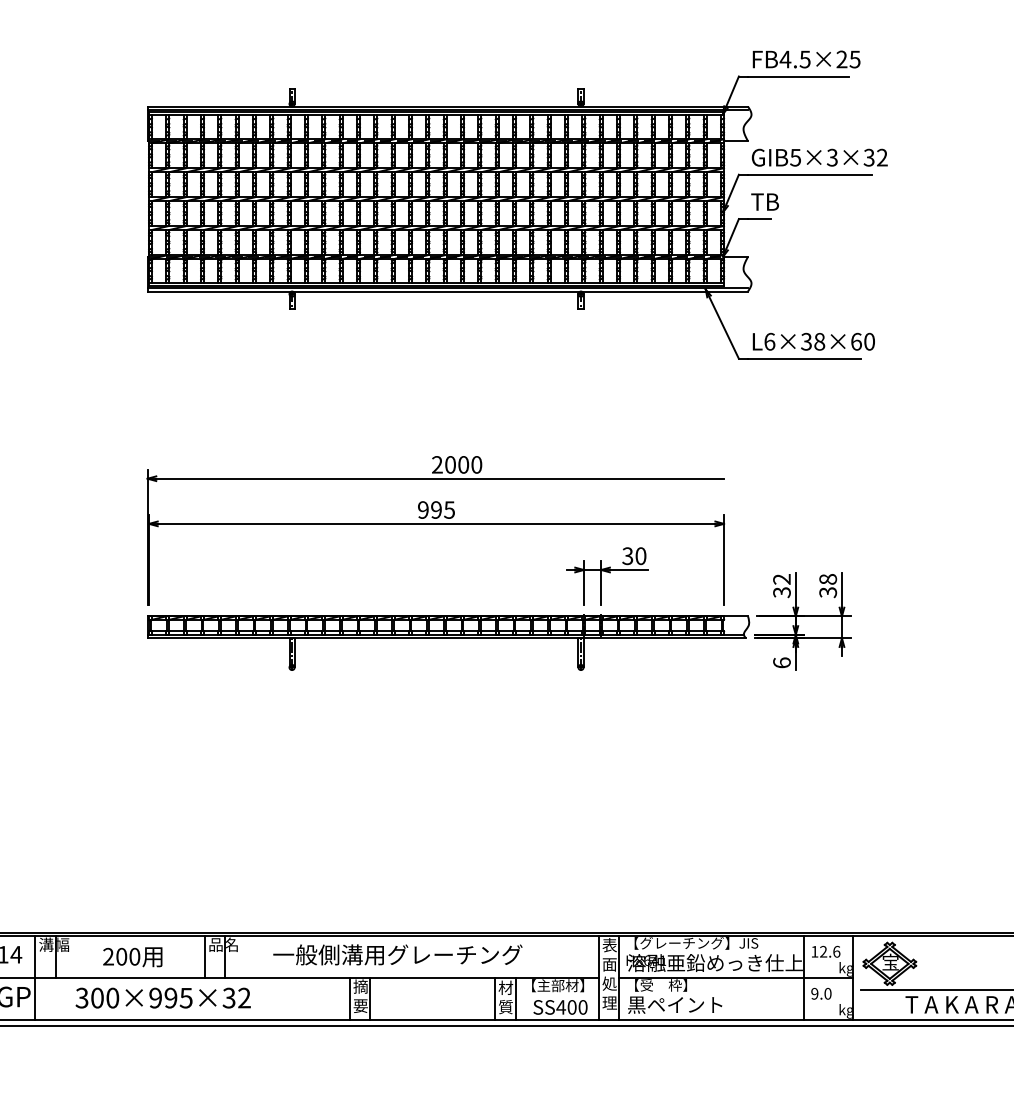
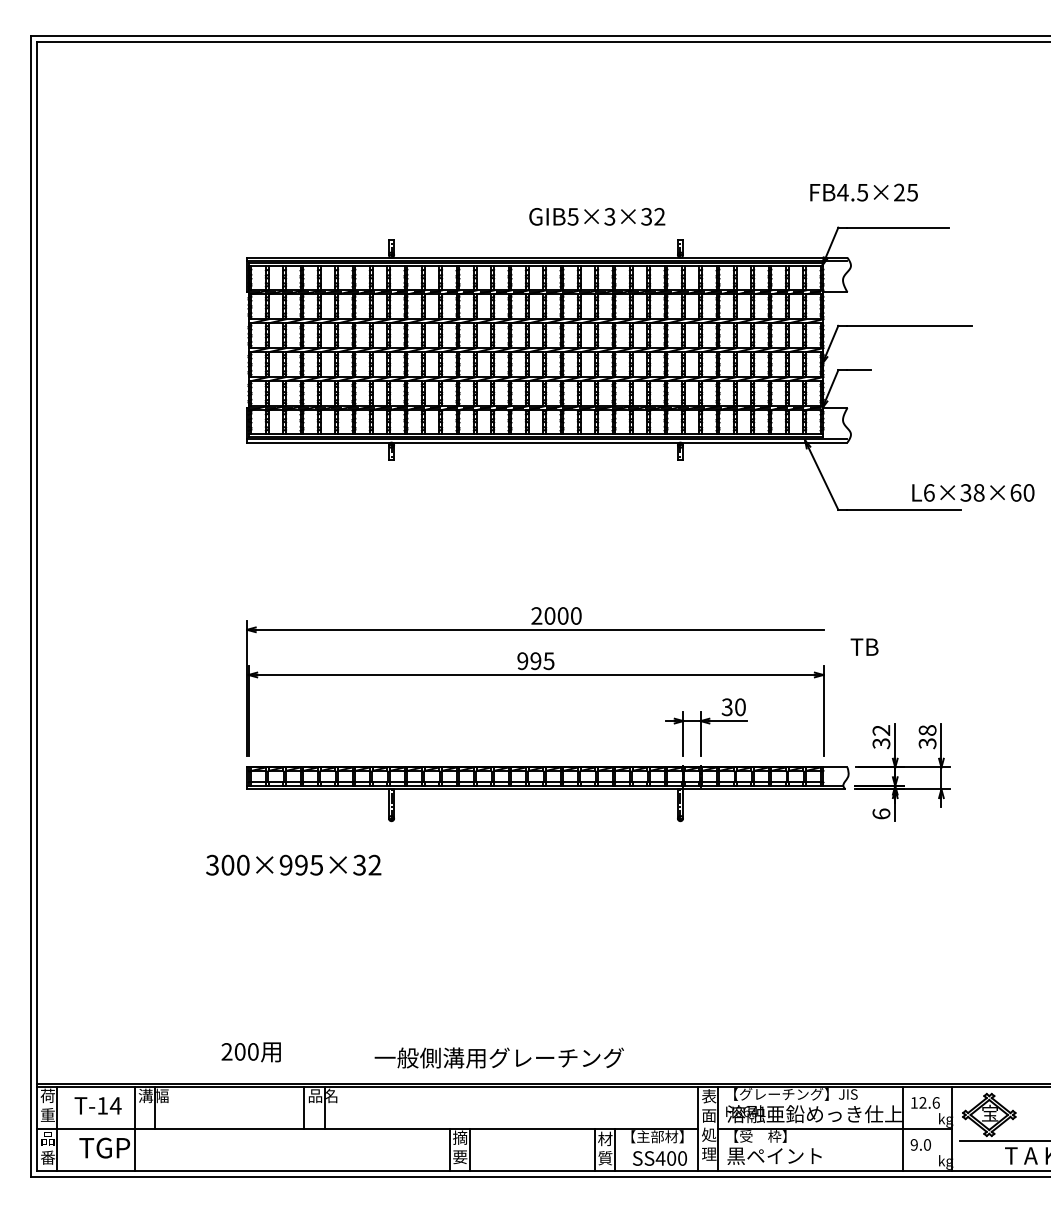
text: (806, 59) -> (863, 192), moved
text: (820, 157) -> (597, 216), moved
text: (765, 201) -> (864, 646), moved
text: (814, 341) -> (973, 492), moved
text: (397, 954) -> (498, 1057), moved
text: (132, 957) -> (250, 1052), moved
text: (163, 997) -> (293, 864), moved

